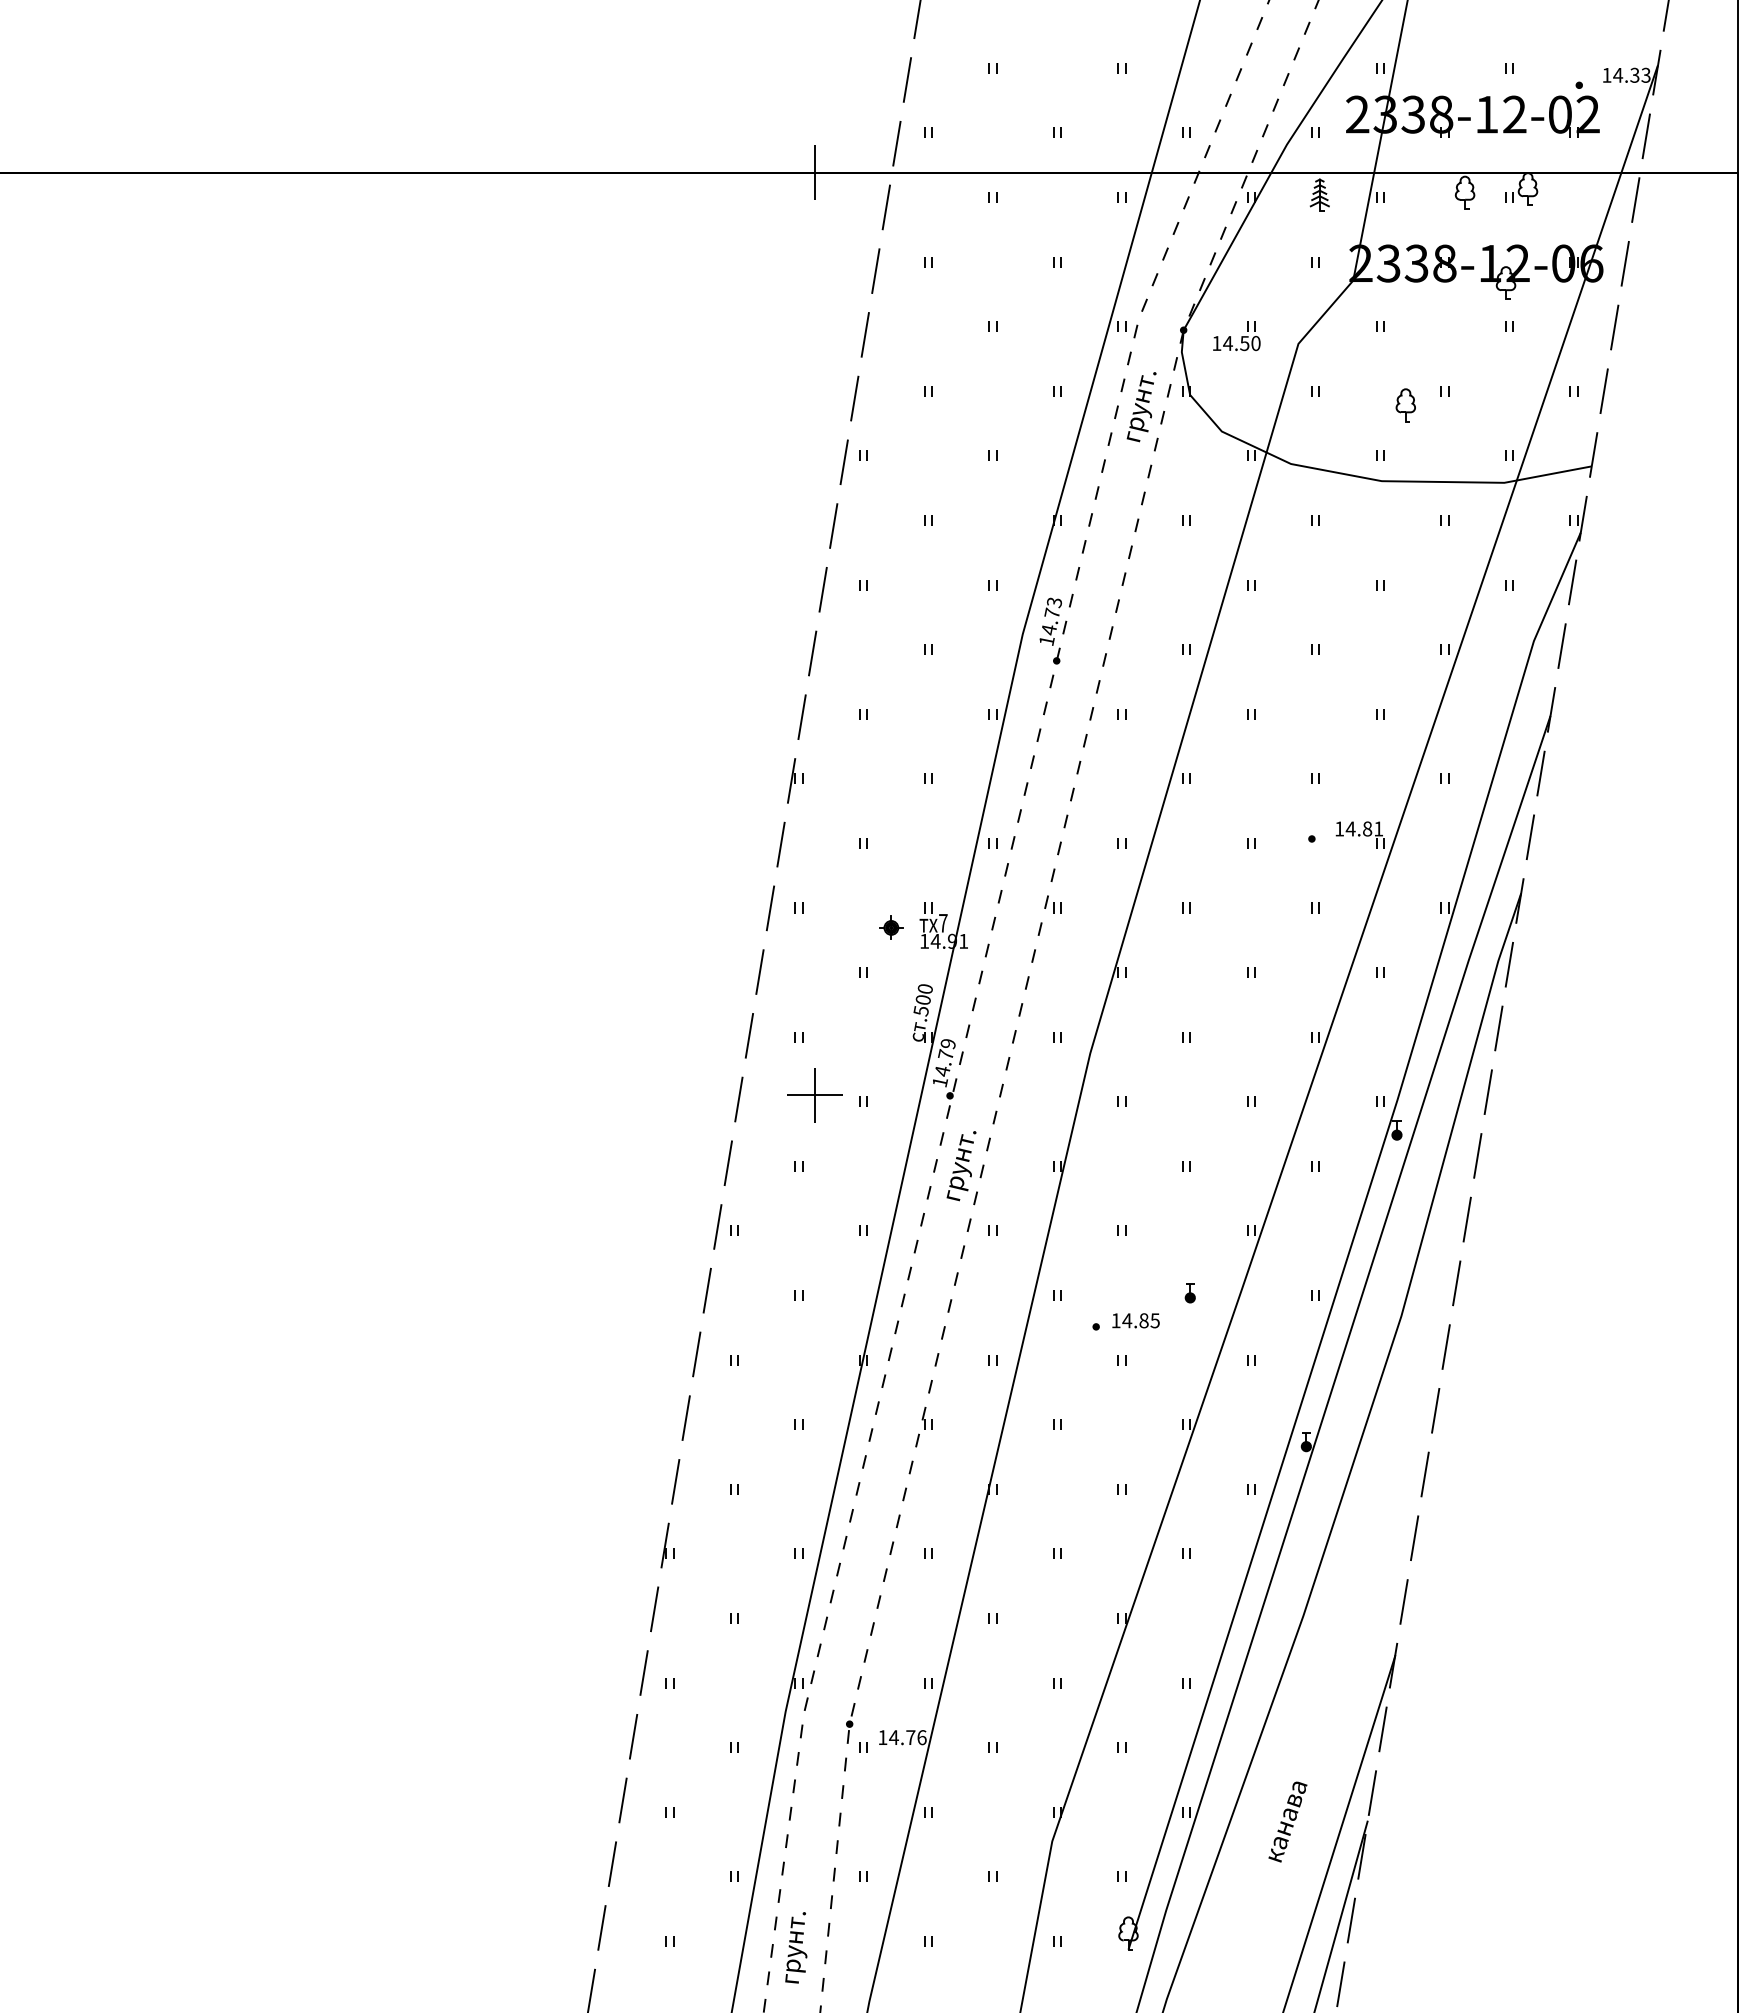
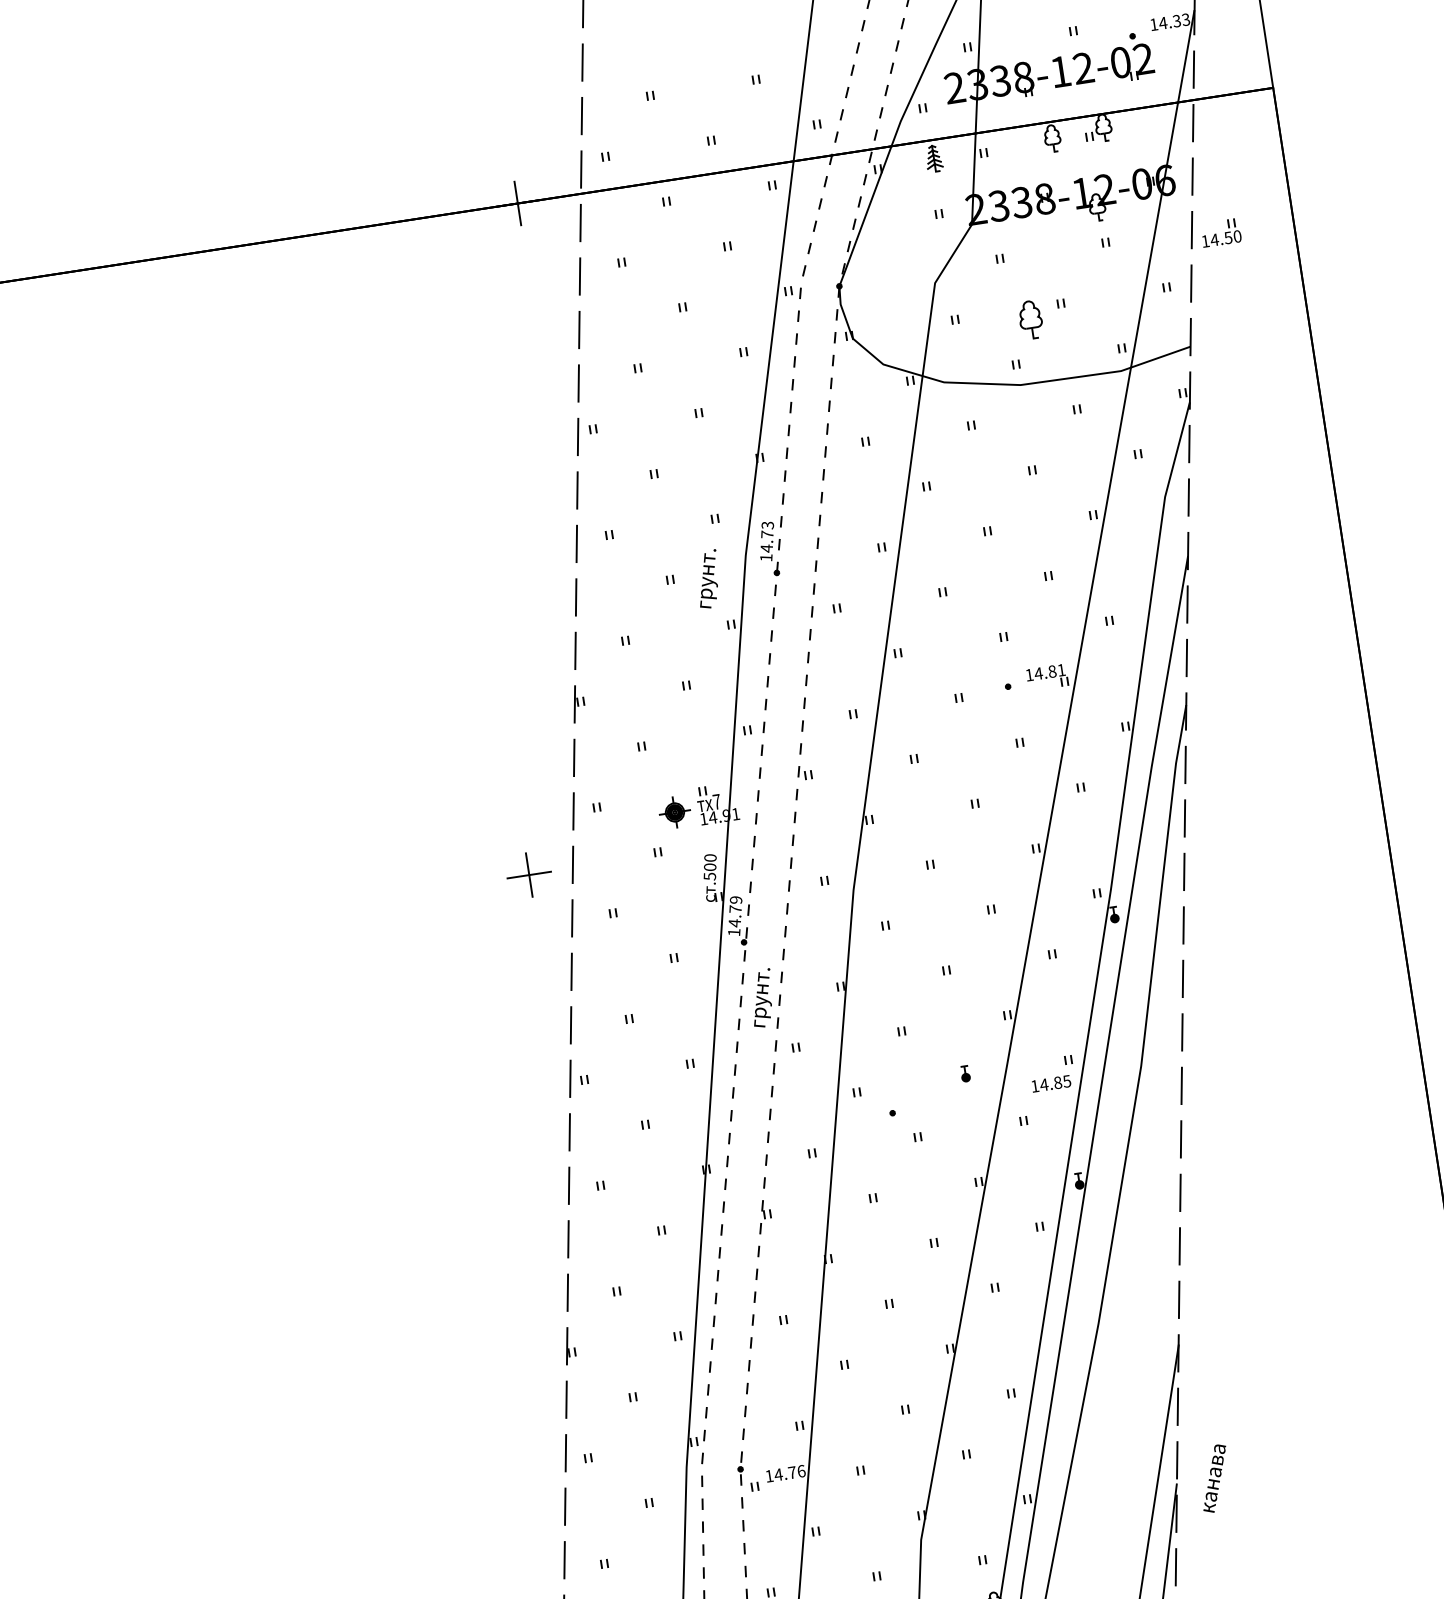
part: (1236, 336) -> (1220, 233), moved
part: (1405, 405) -> (1030, 320), size x1.4
text: (1141, 407) -> (708, 579), moved
part: (891, 927) -> (675, 811), size x1.6
part: (814, 1095) -> (528, 875), moved
text: (1135, 1320) -> (1050, 1083), moved
text: (1287, 1821) -> (1214, 1478), moved

